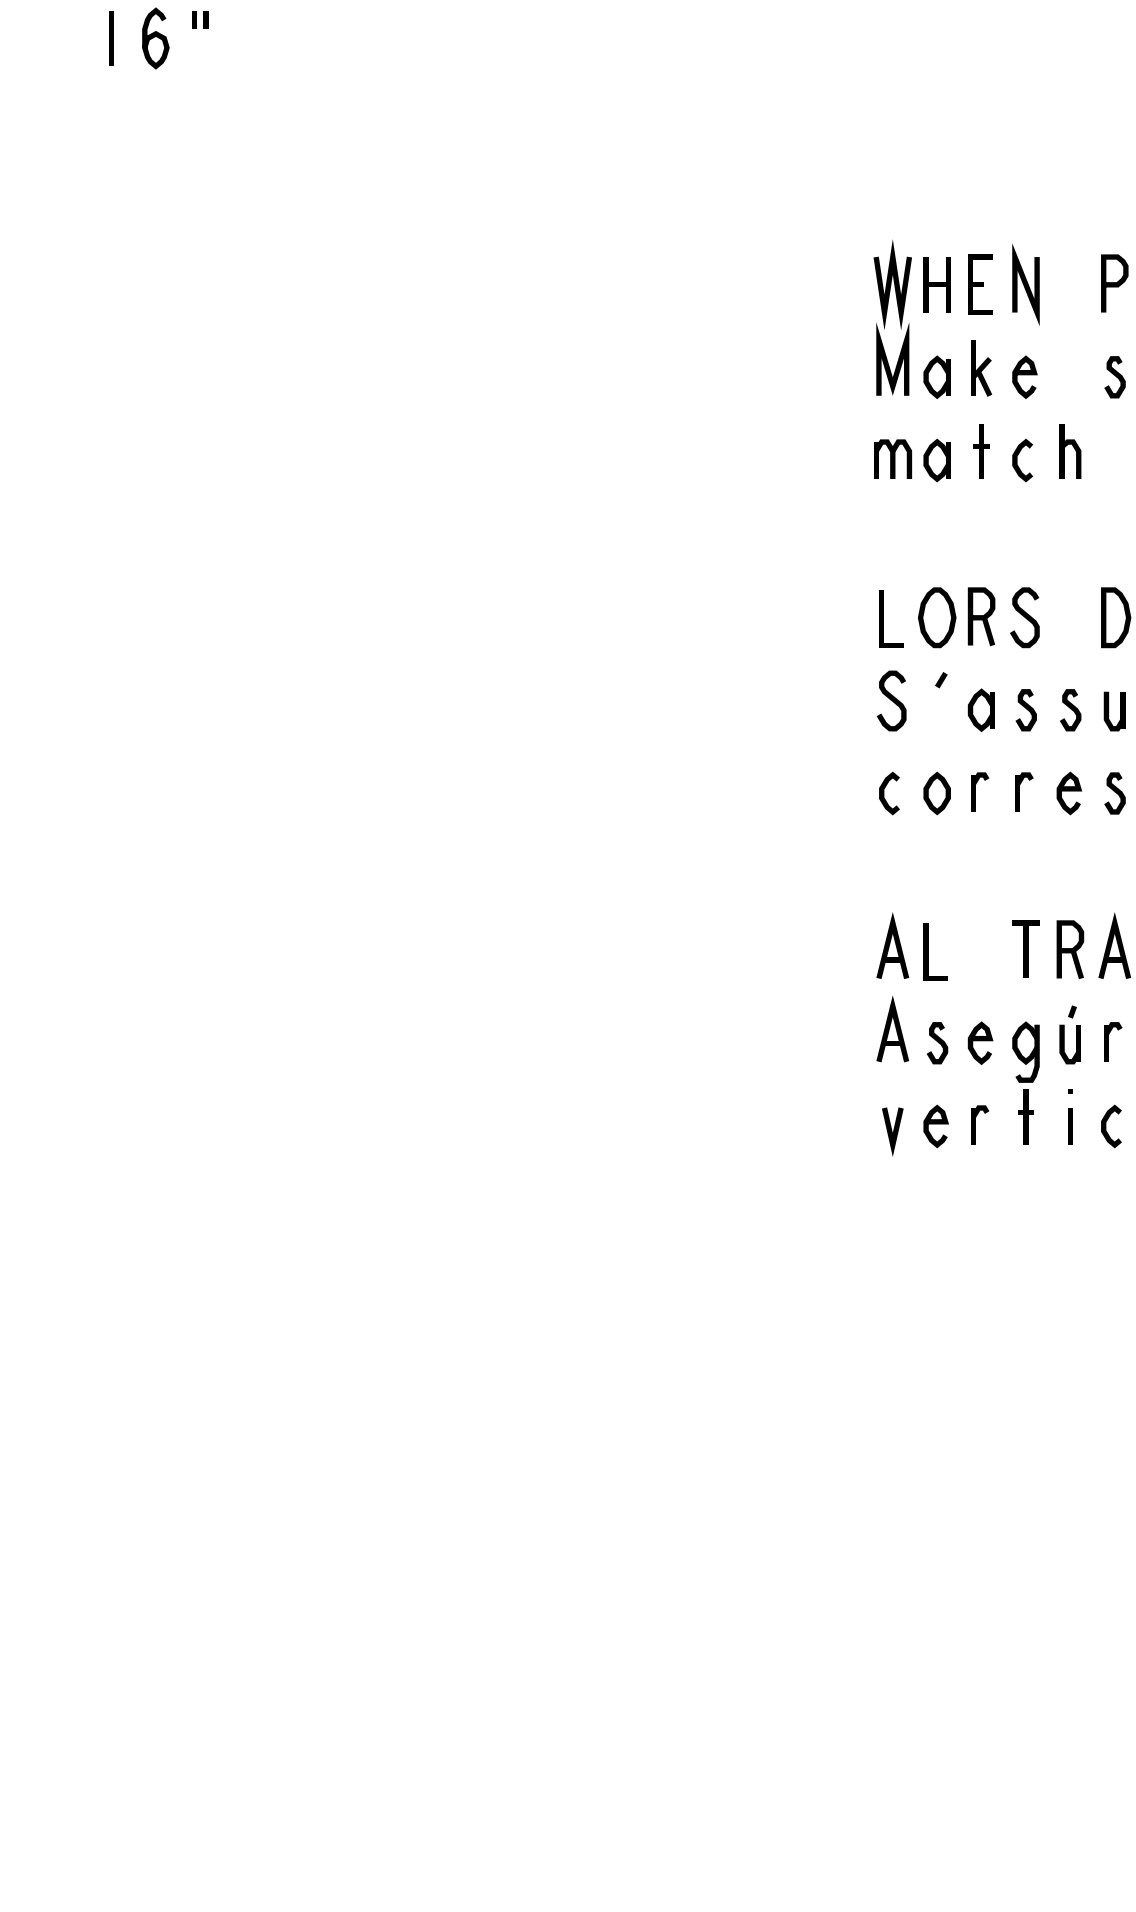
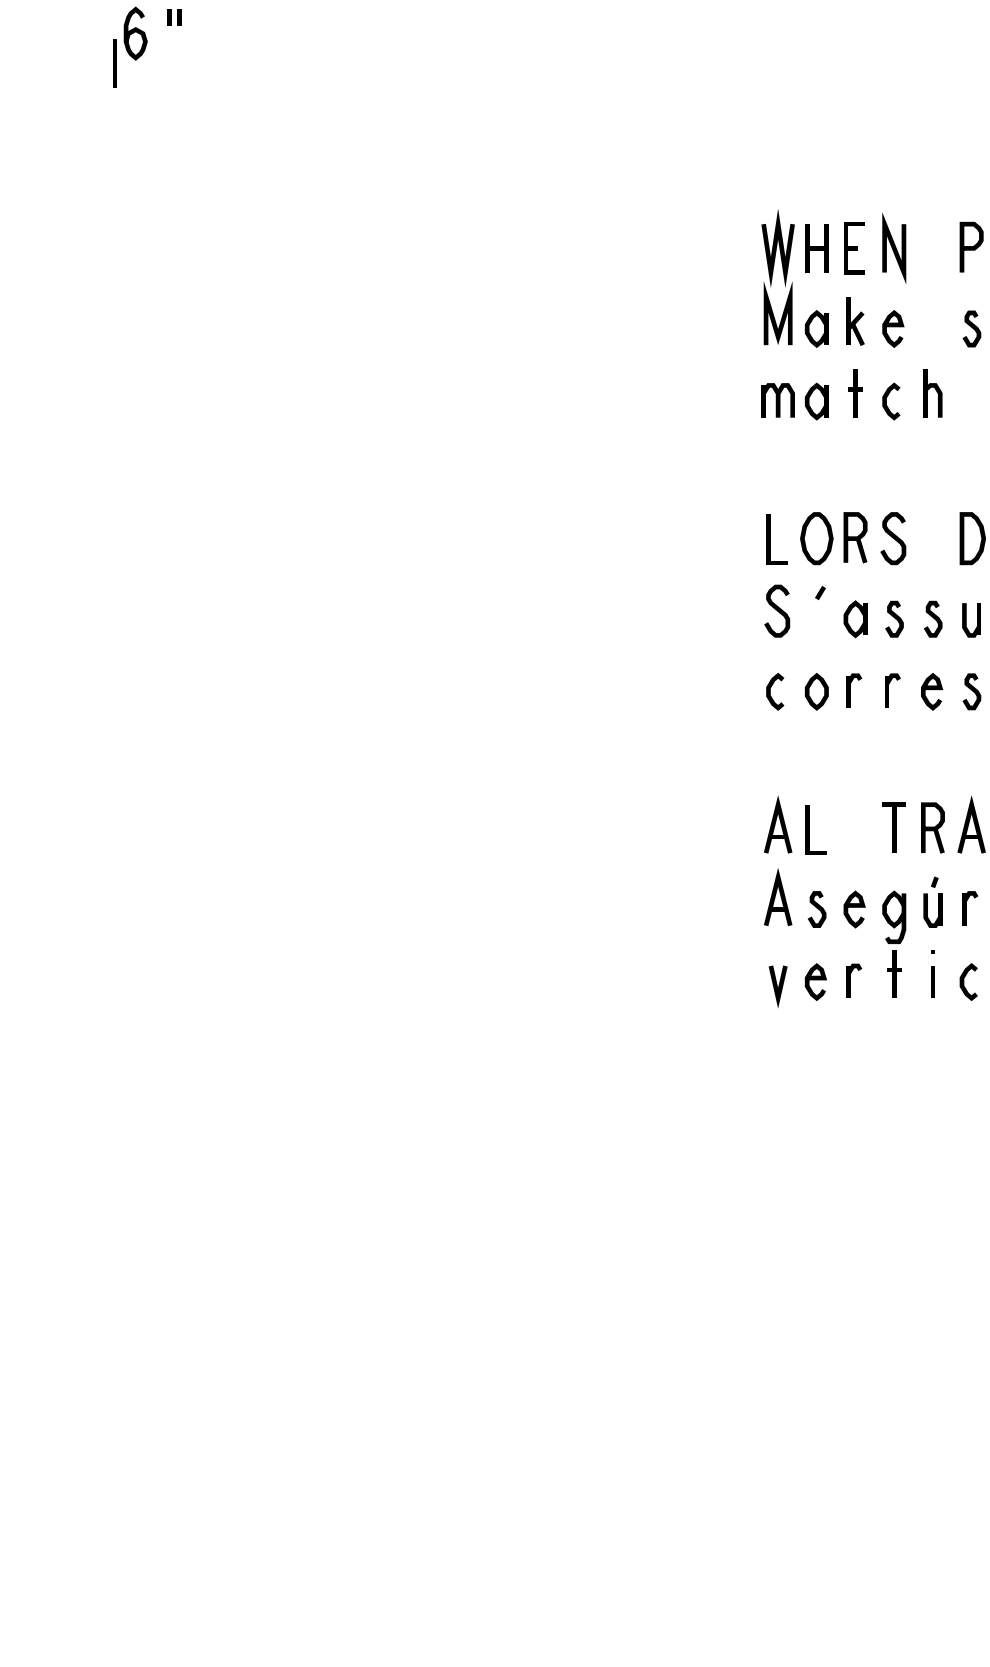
line: (110, 38) -> (114, 63), moved

